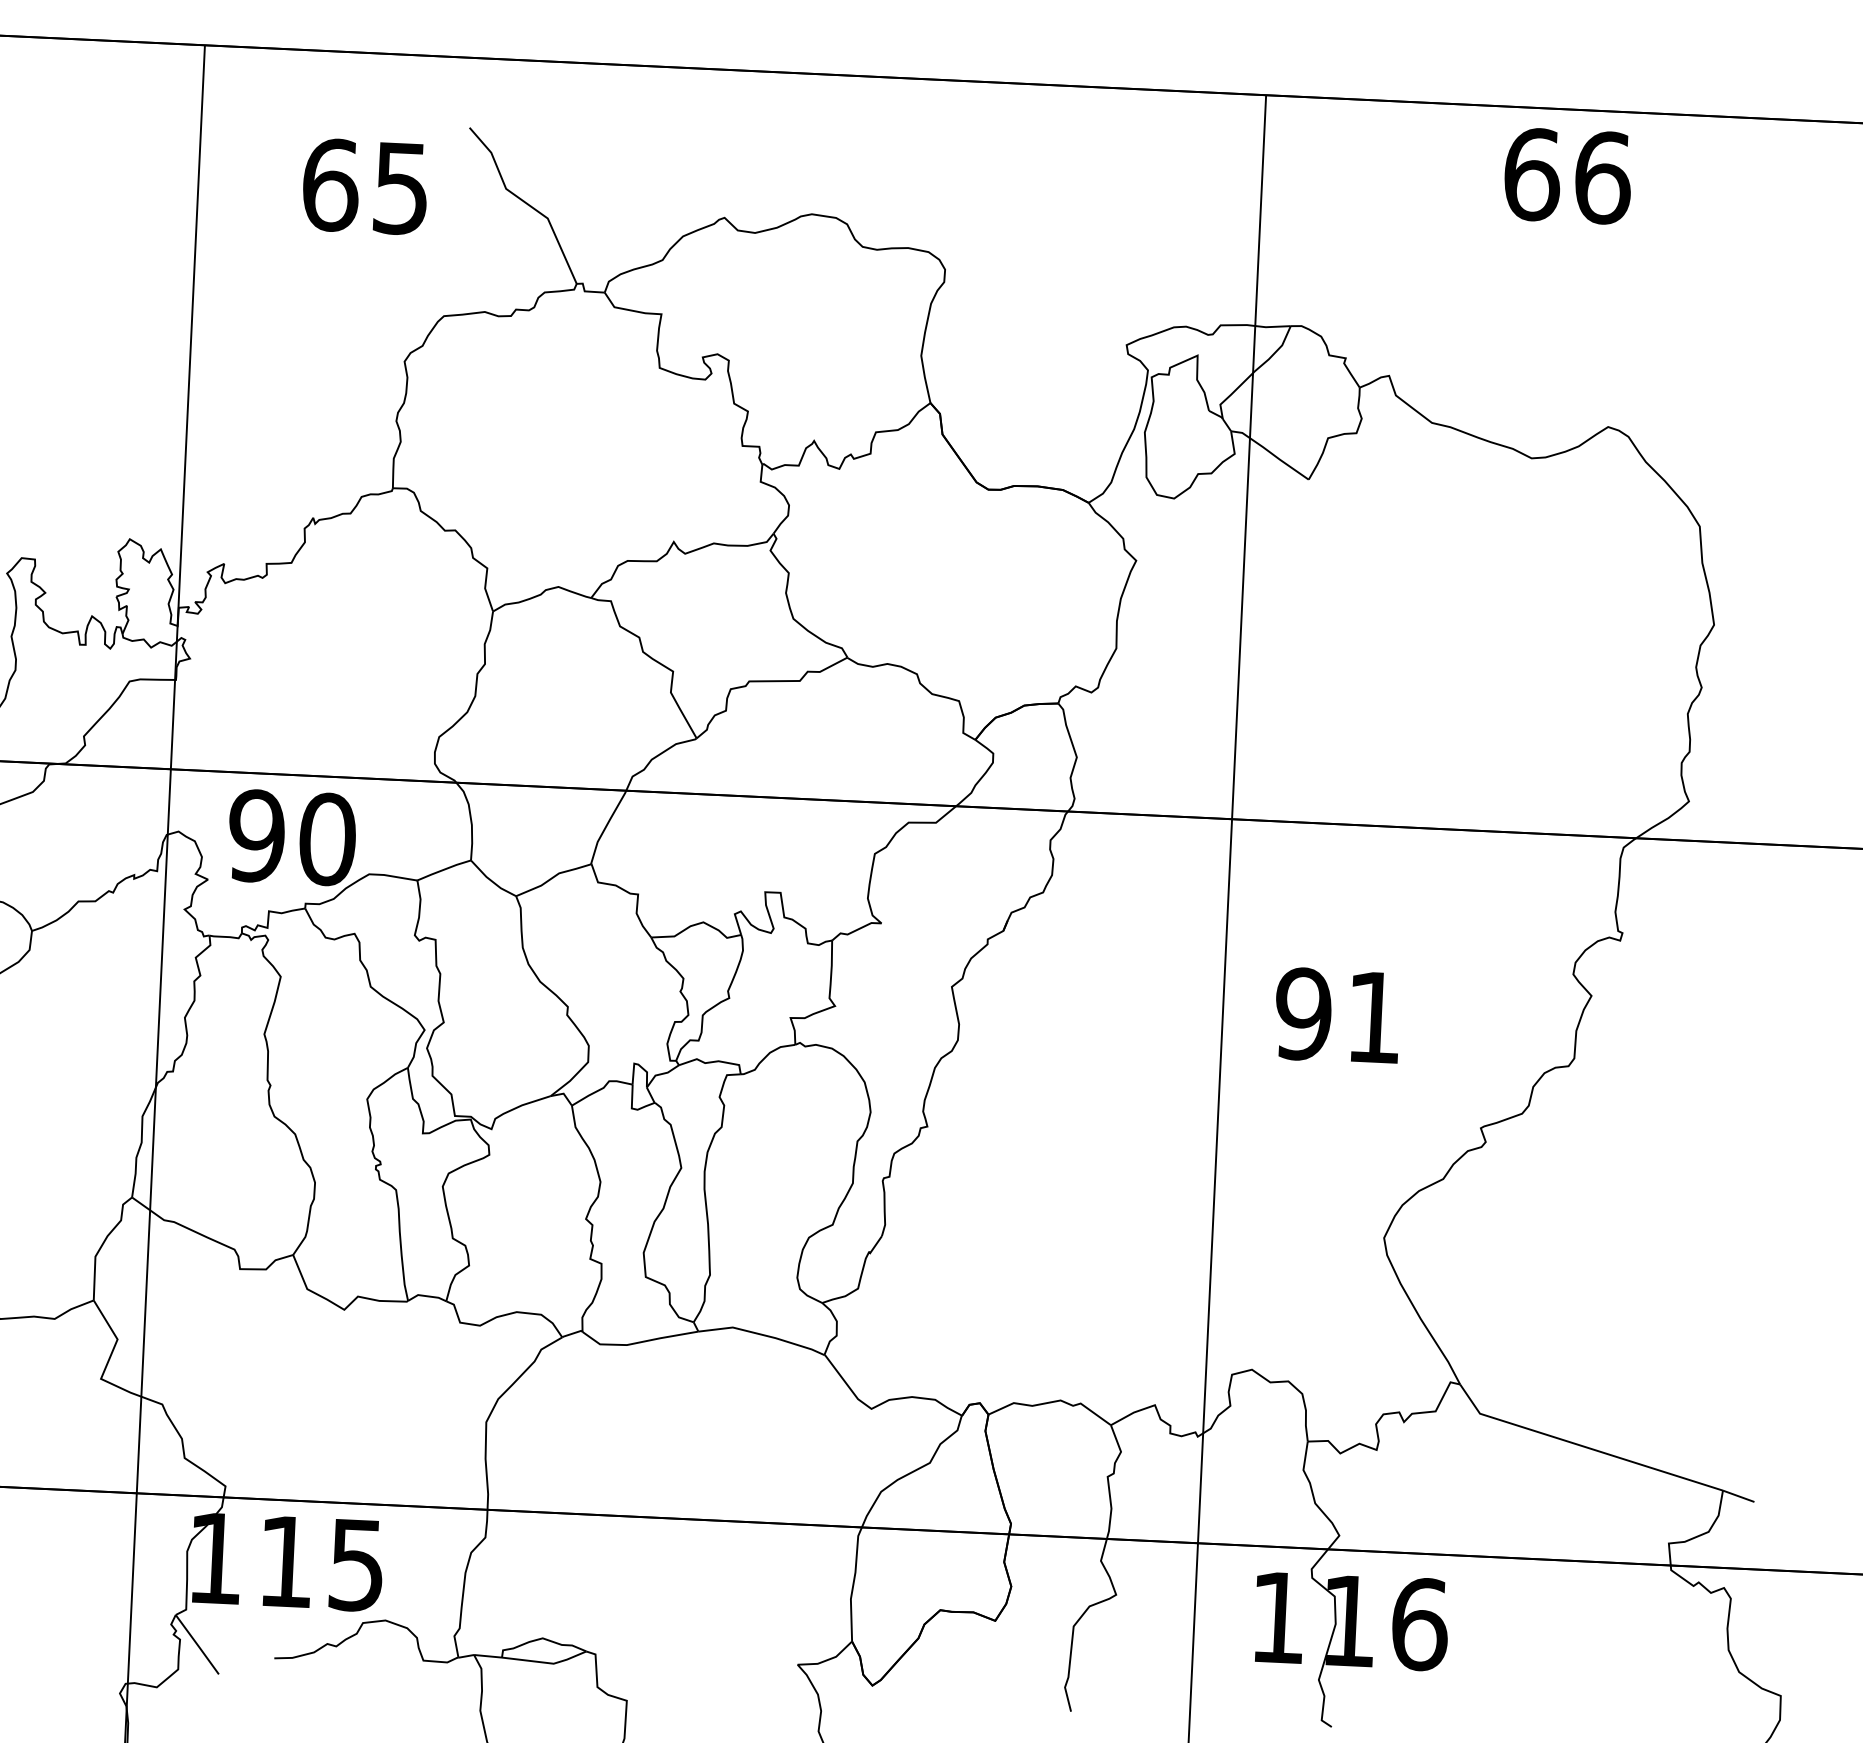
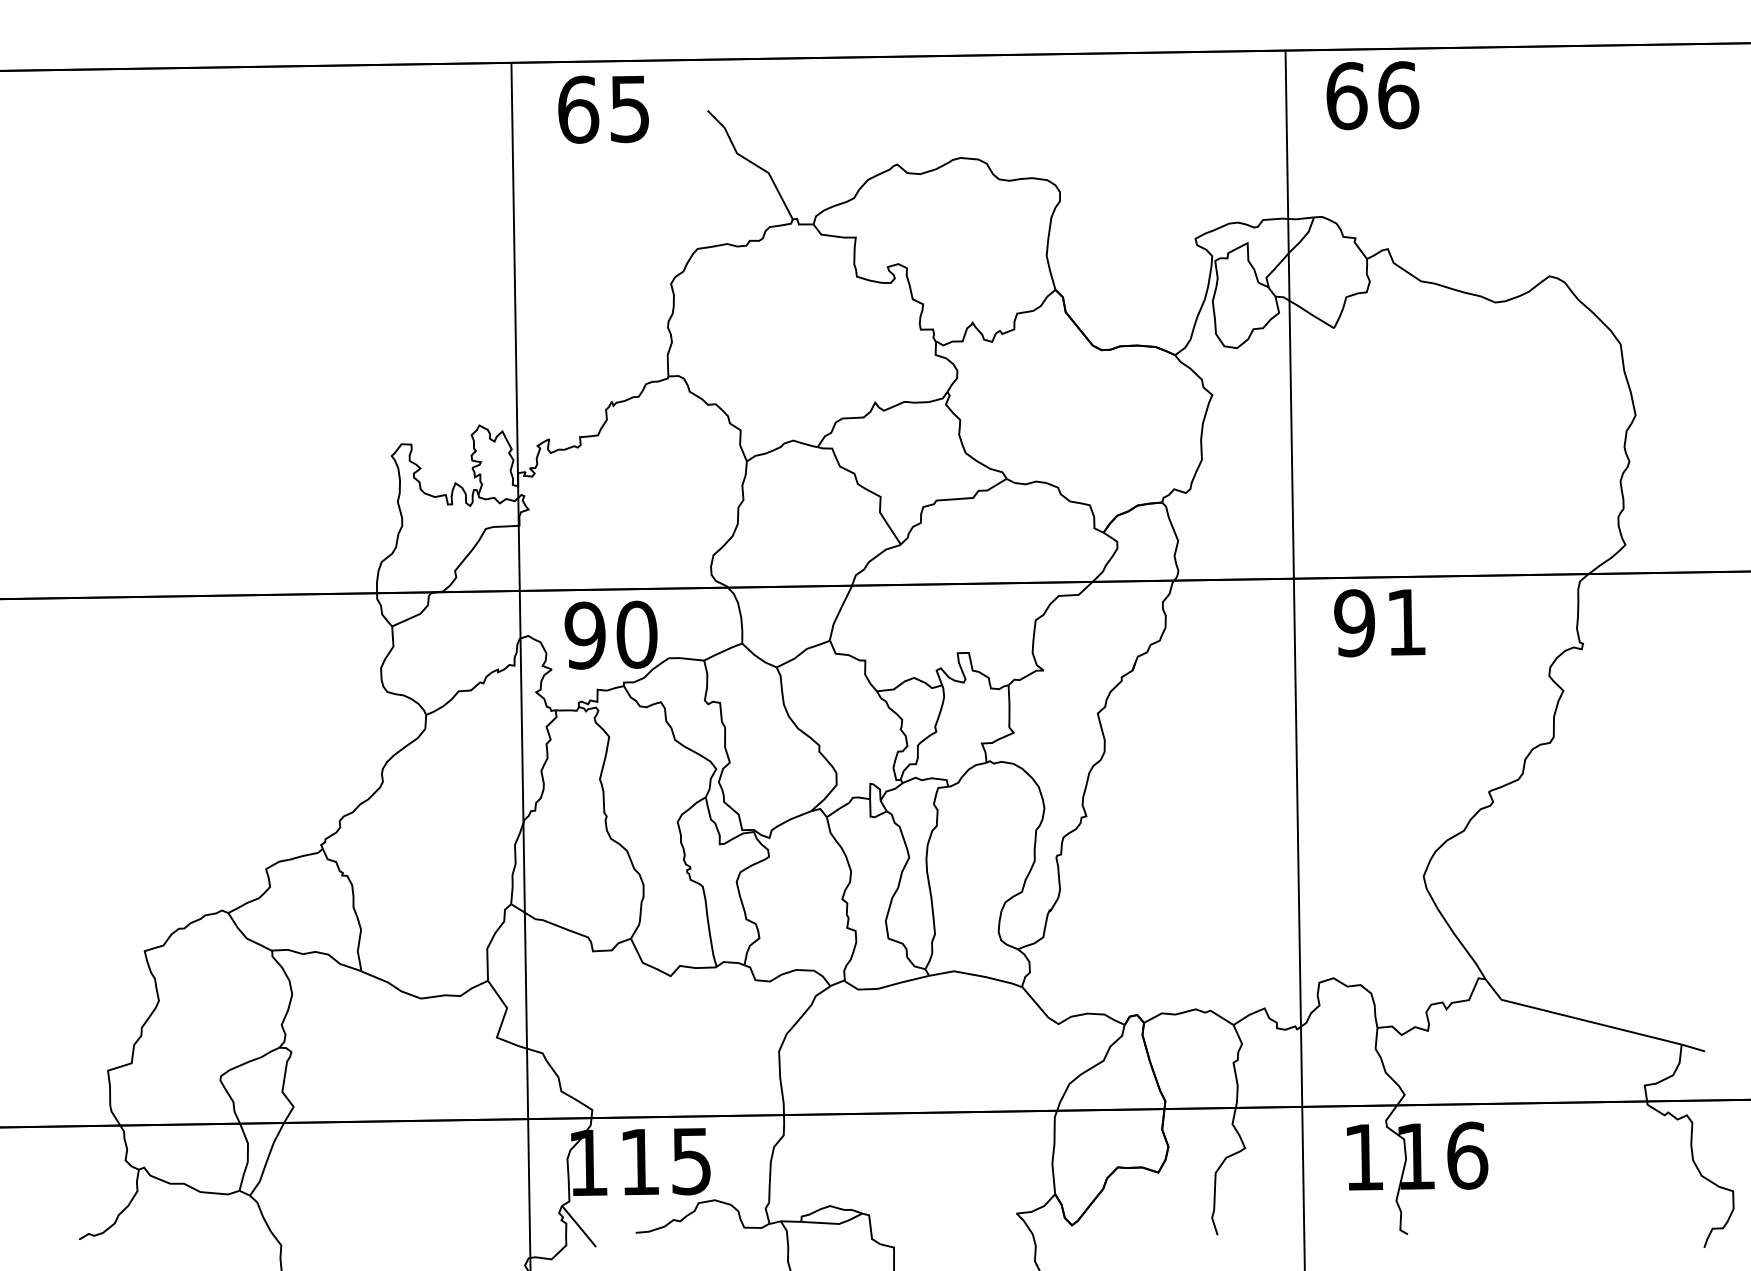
text: (1567, 175) -> (1372, 95), moved
text: (365, 186) -> (603, 109), moved
text: (1337, 1016) -> (1379, 623), moved

